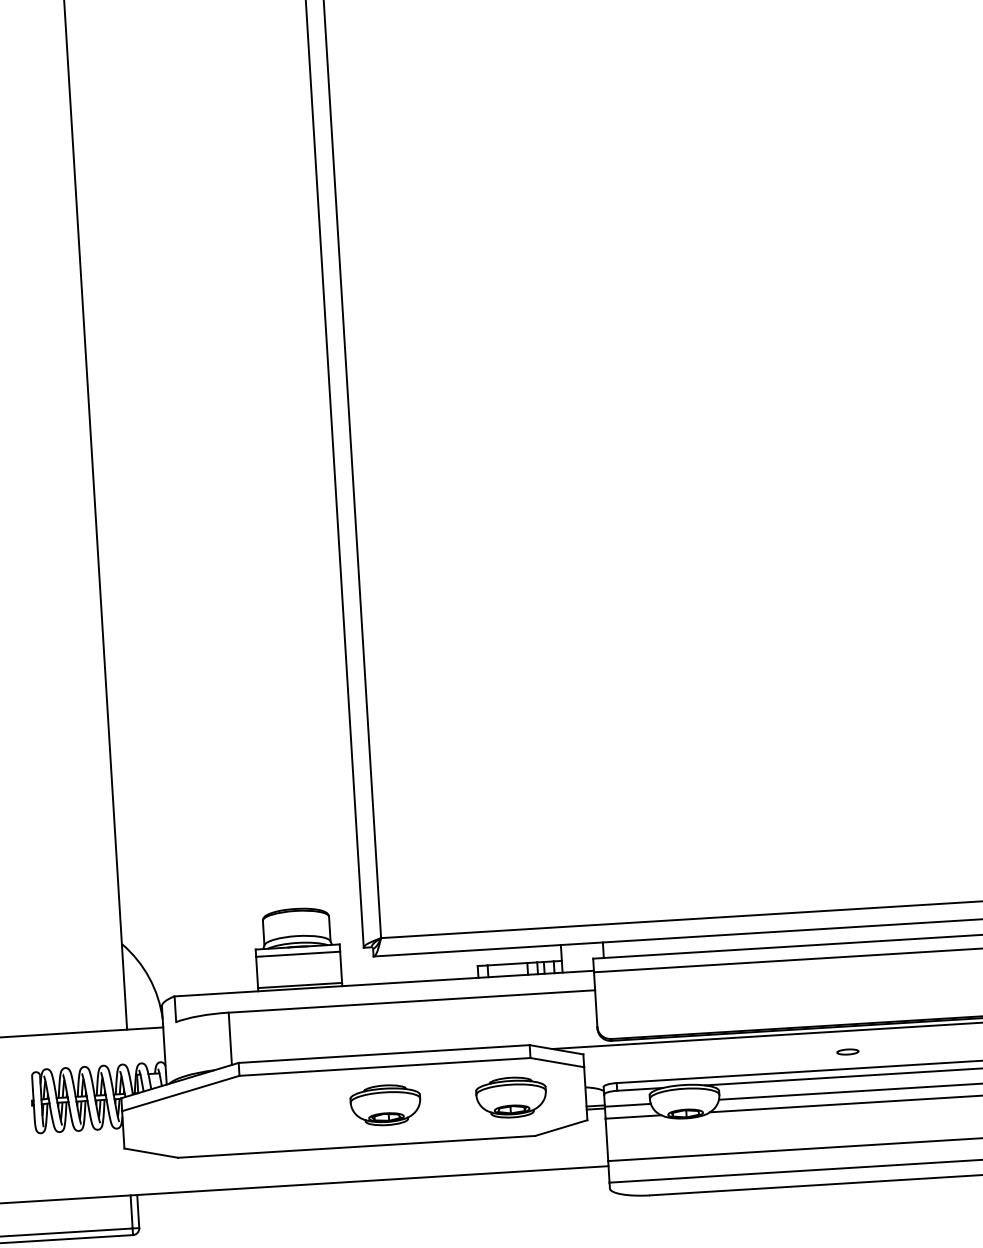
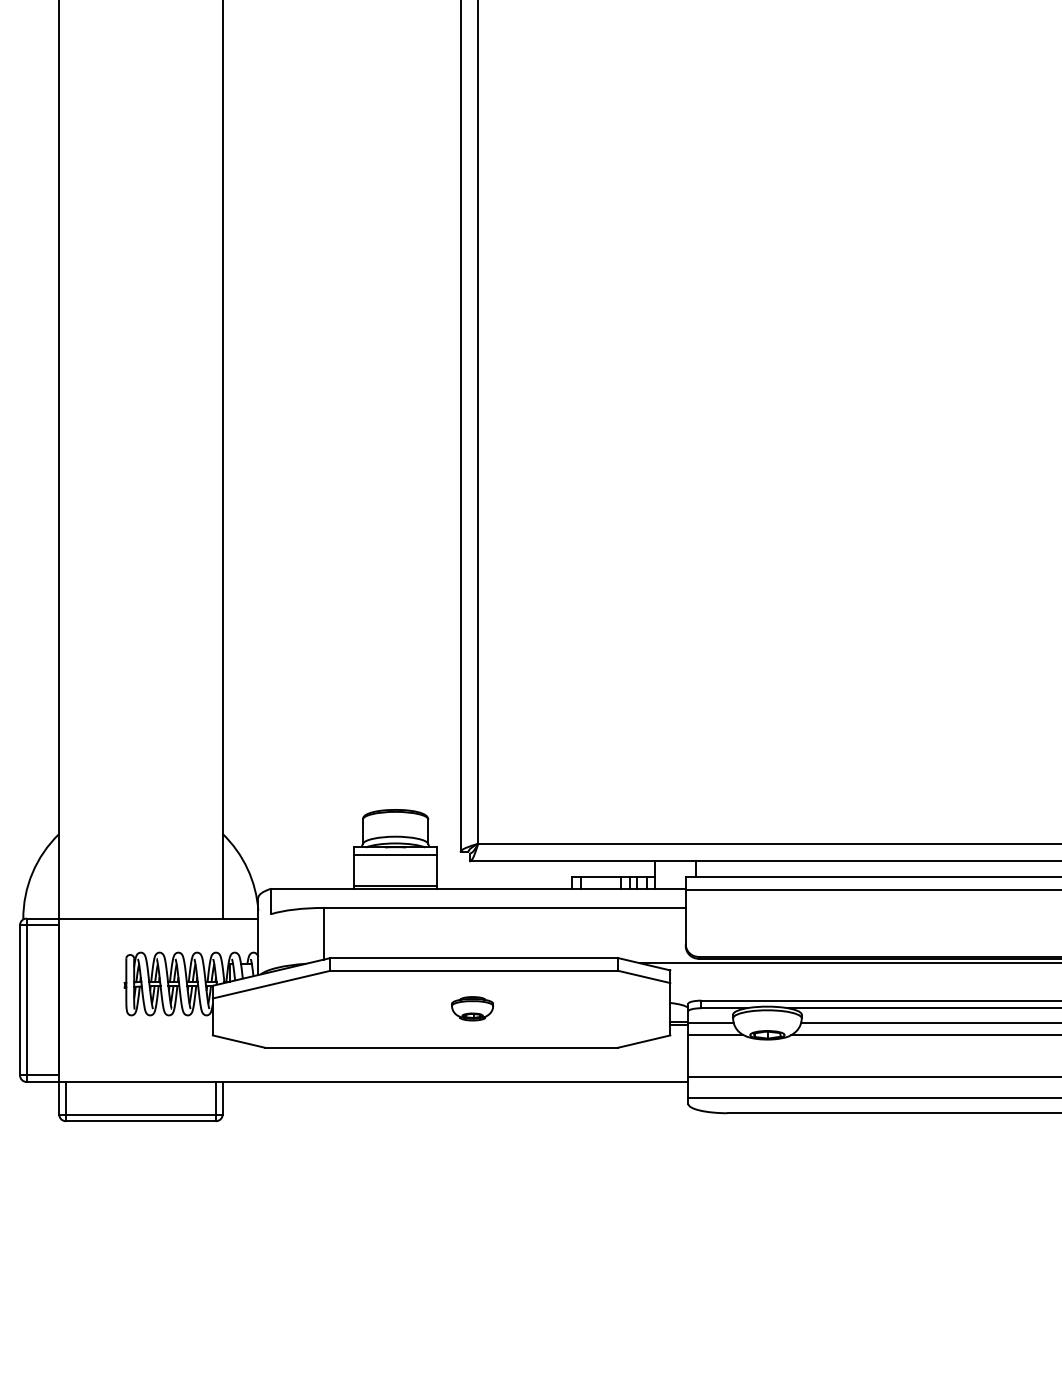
part: (847, 1051) -> (930, 983), removed
part: (511, 1097) -> (596, 1008), removed
part: (385, 1105) -> (472, 1008), size x0.6

